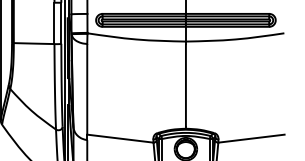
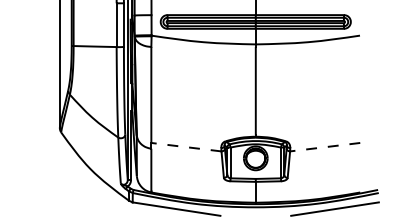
line: (119, 138) -> (185, 147), solid -> dashed
line: (250, 138) -> (324, 147), solid -> dashed

